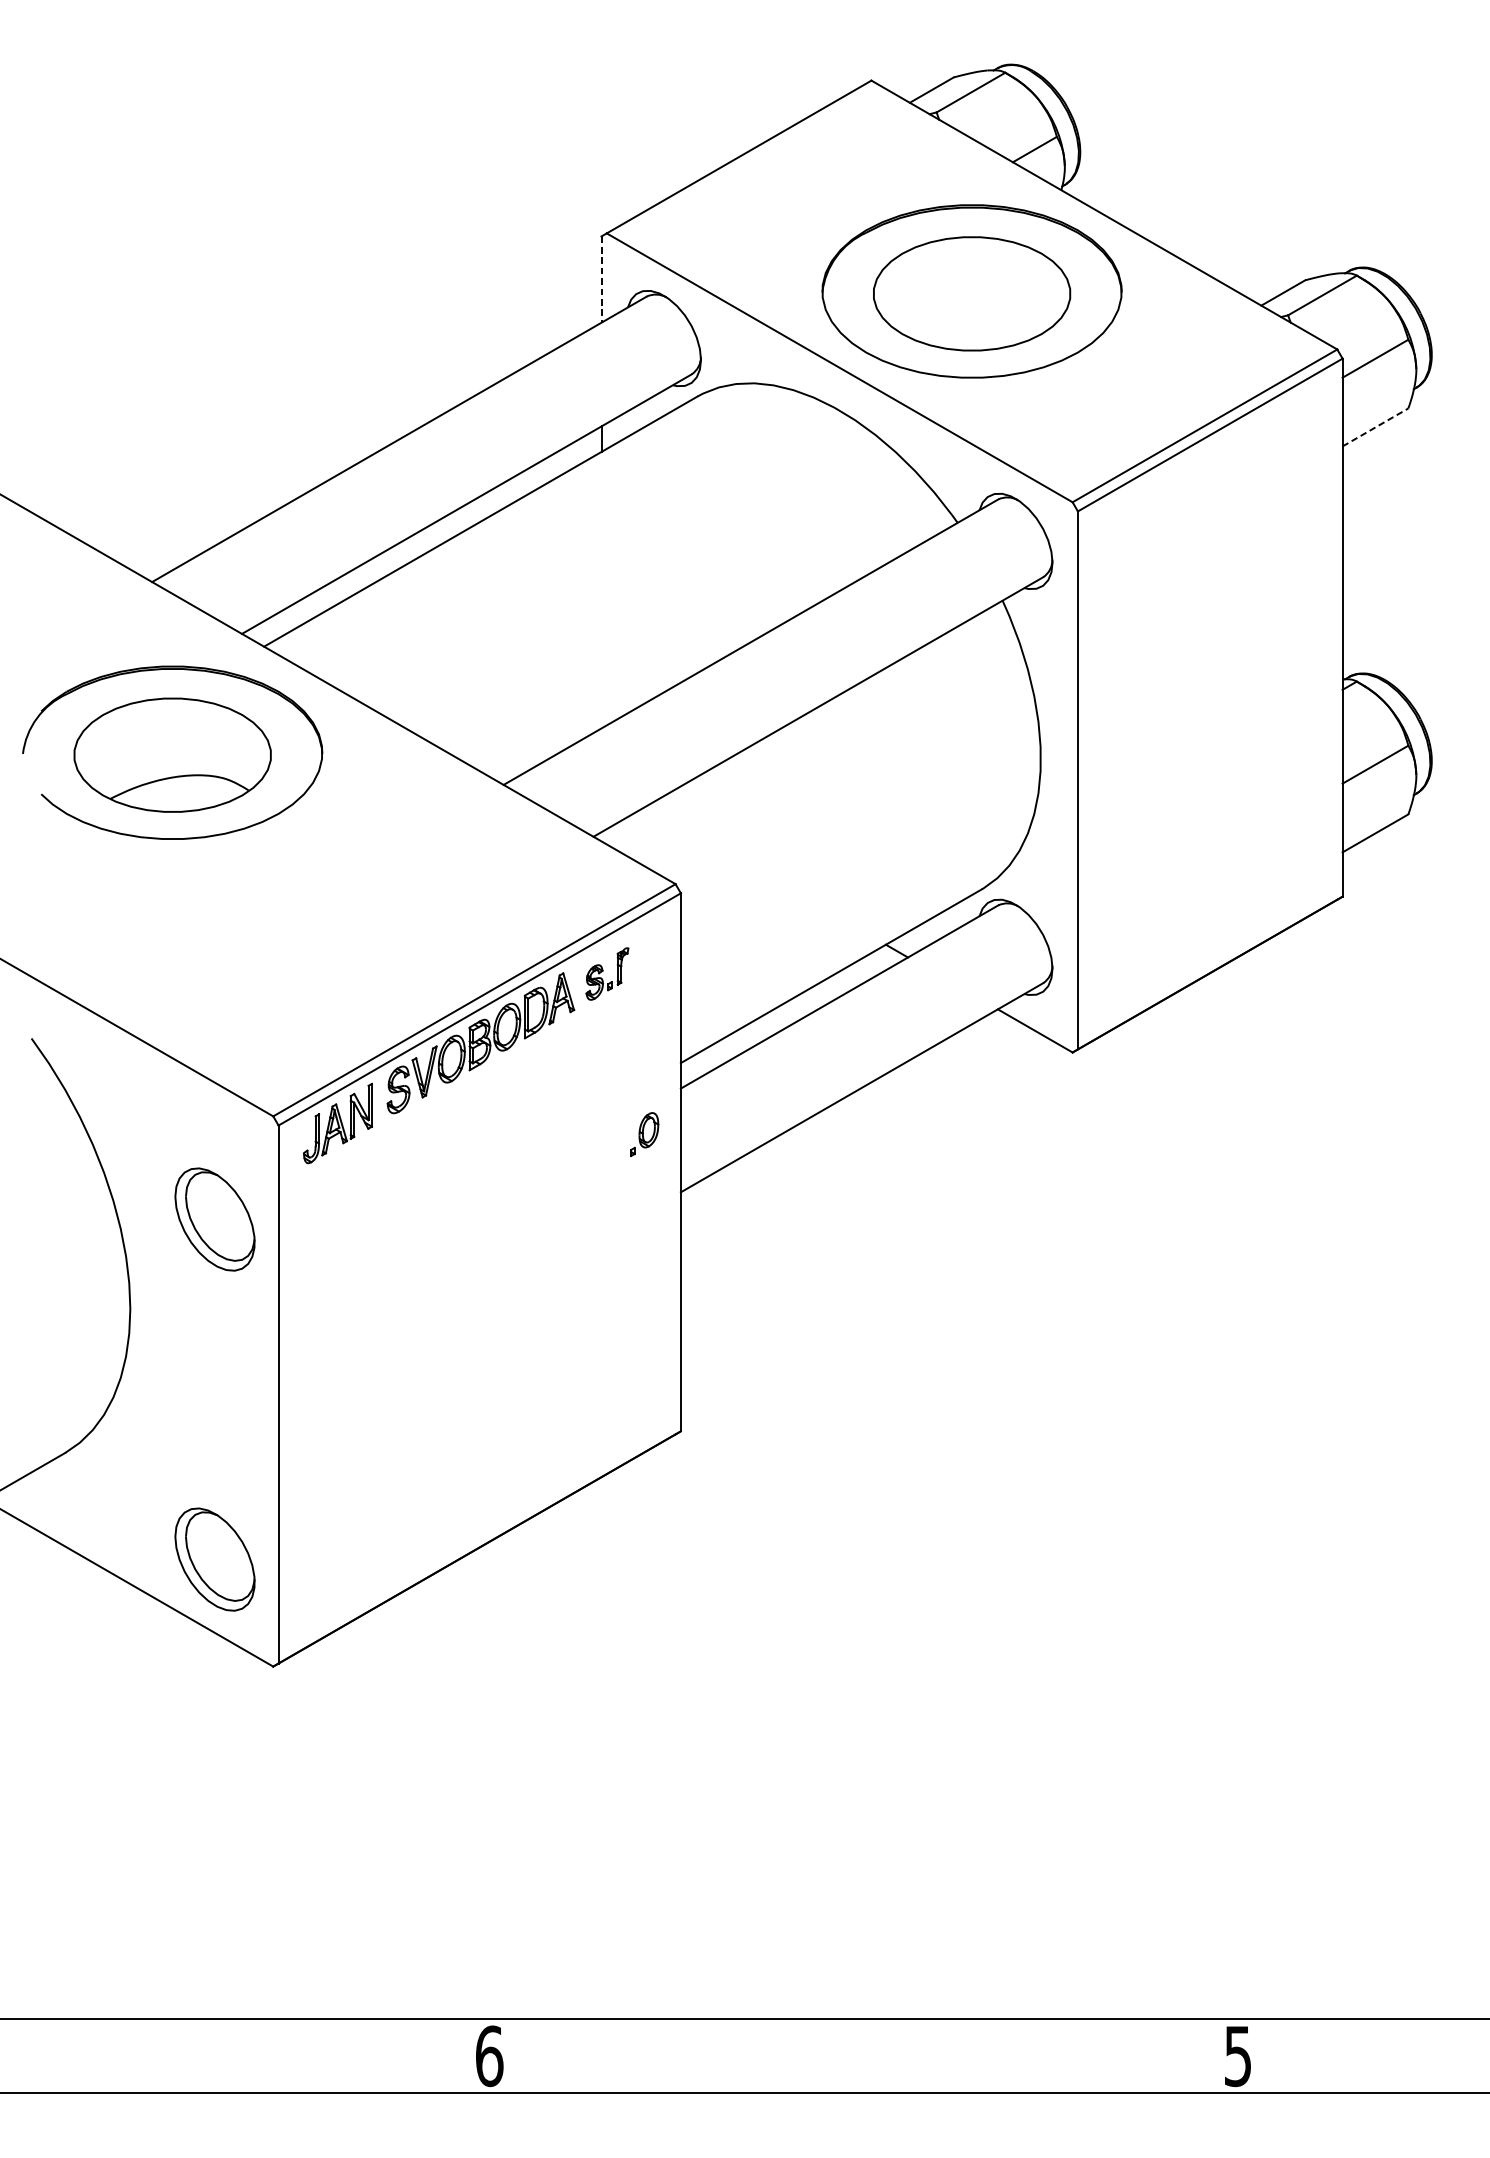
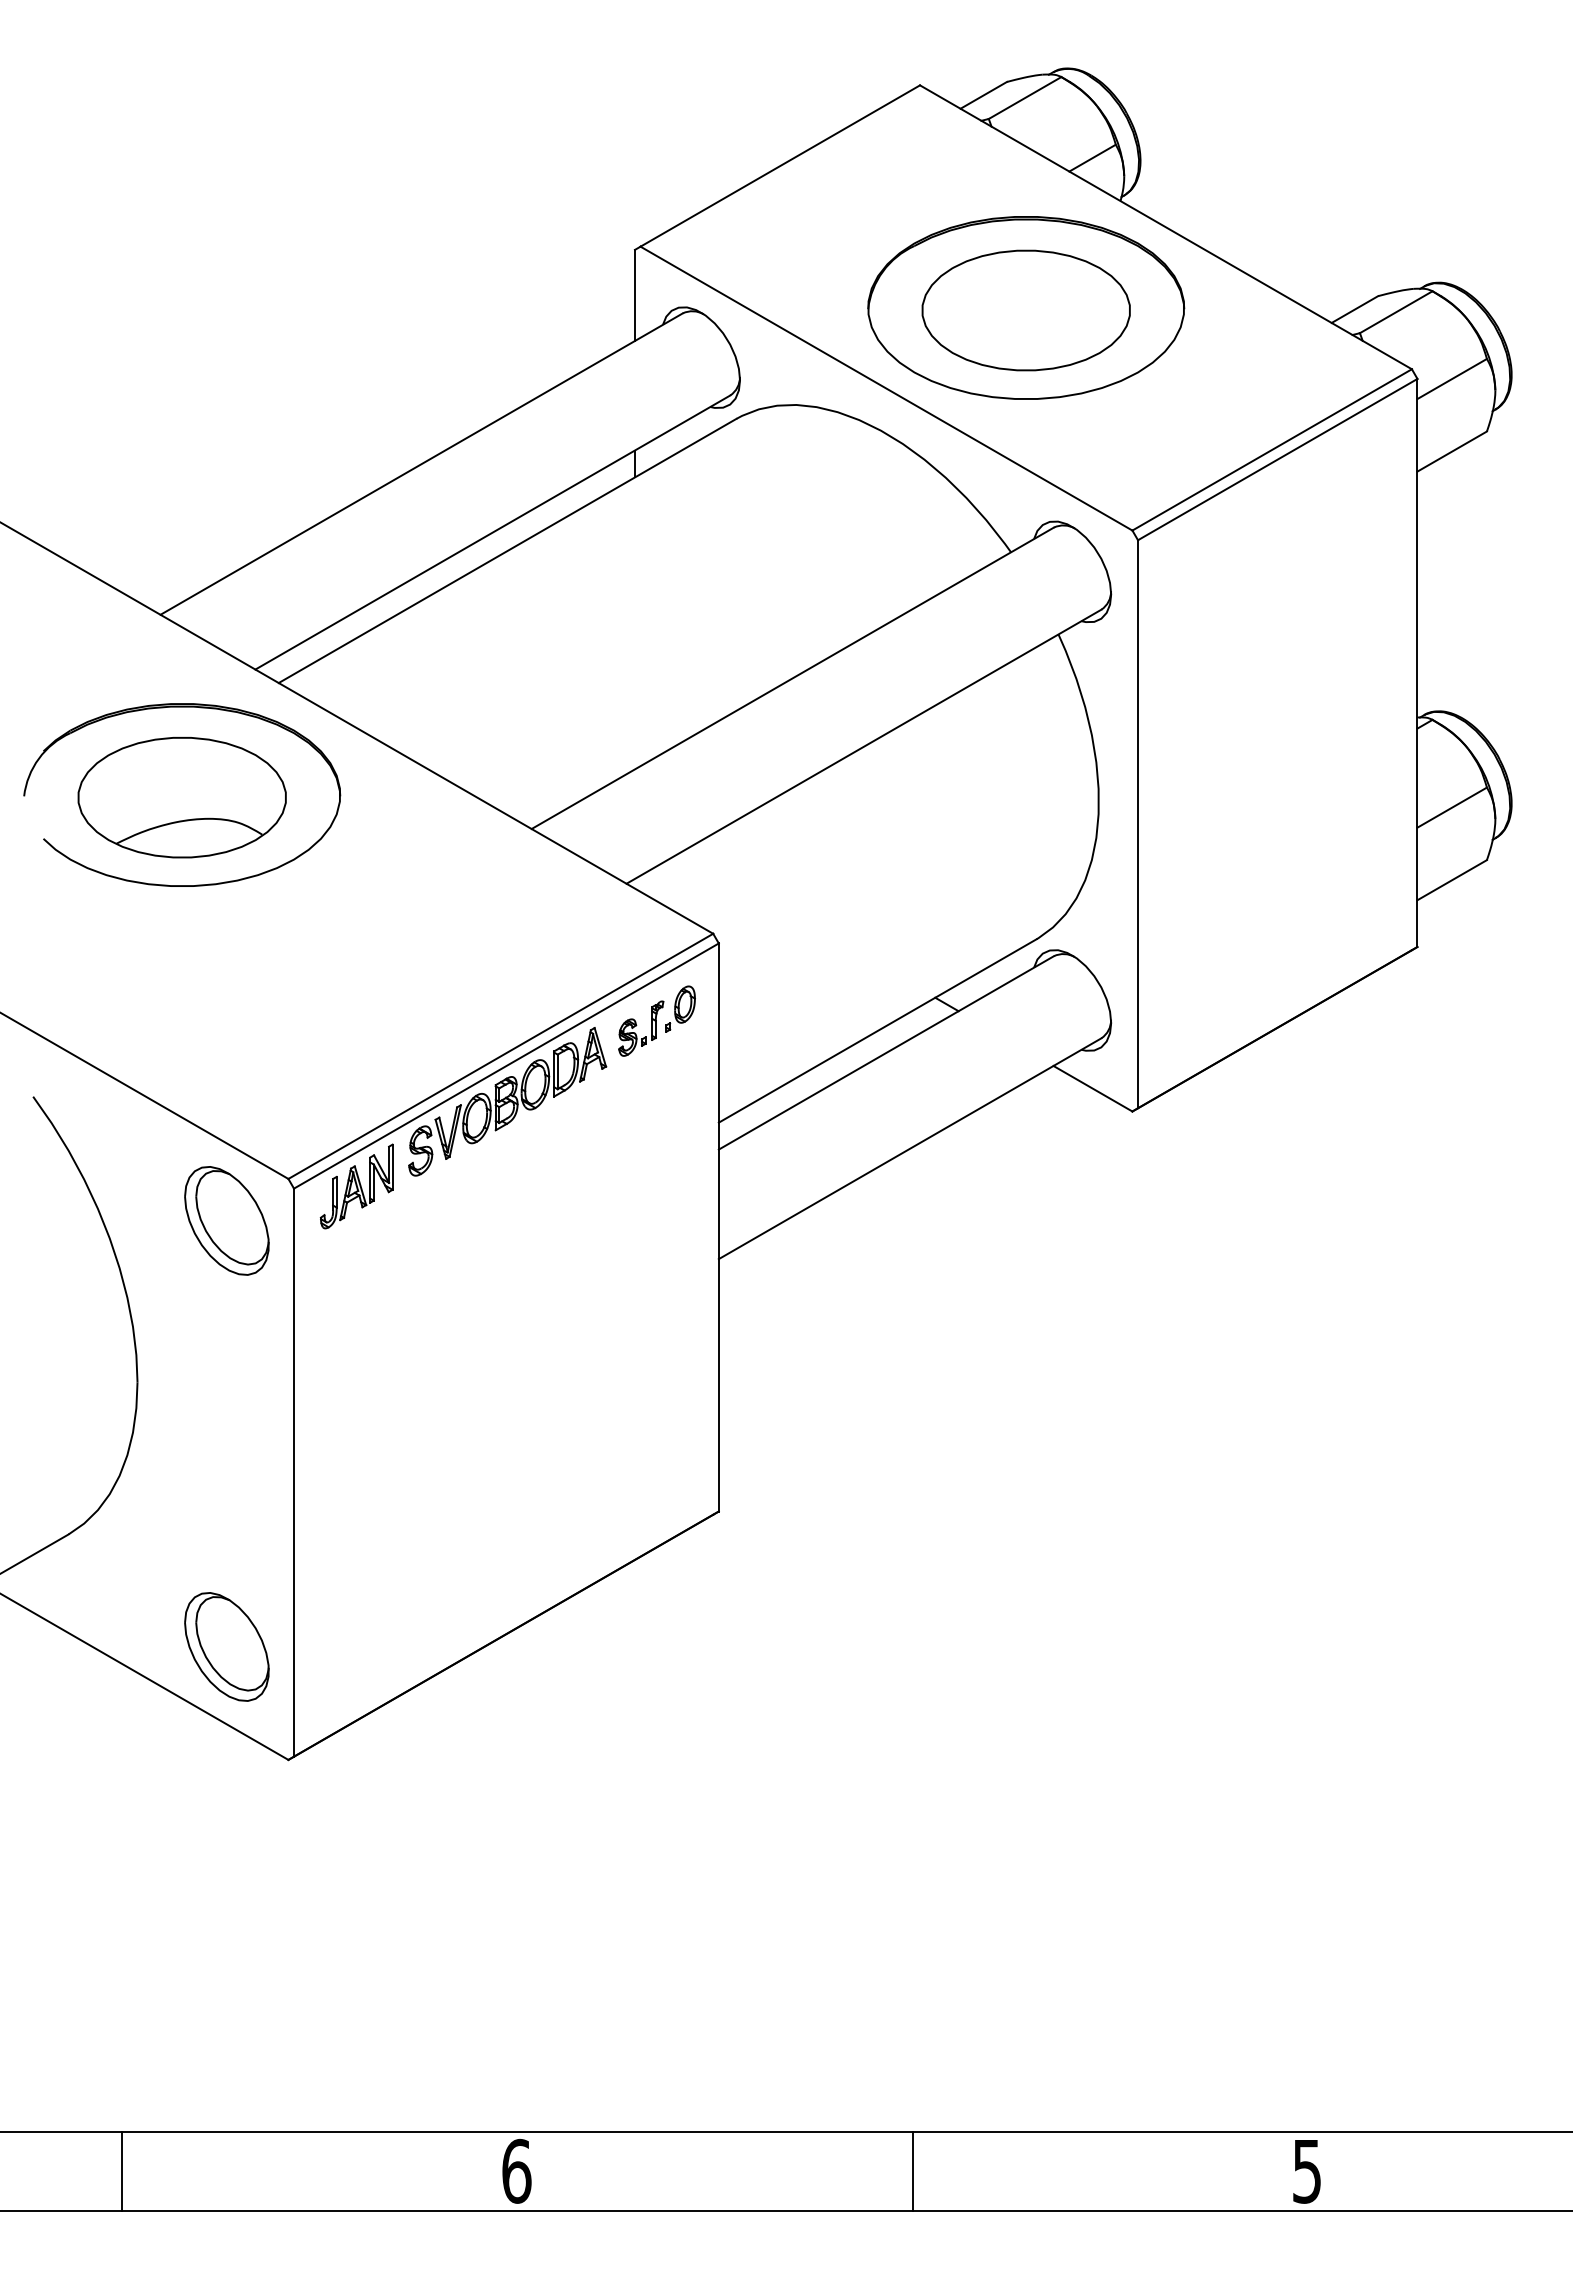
line: (601, 279) -> (634, 295), dashed -> solid
line: (1375, 427) -> (1452, 451), dashed -> solid
part: (644, 1133) -> (680, 1008), moved
part: (214, 1219) -> (226, 1220), moved
line: (116, 2055) -> (122, 2170), added
line: (864, 2055) -> (912, 2170), added

